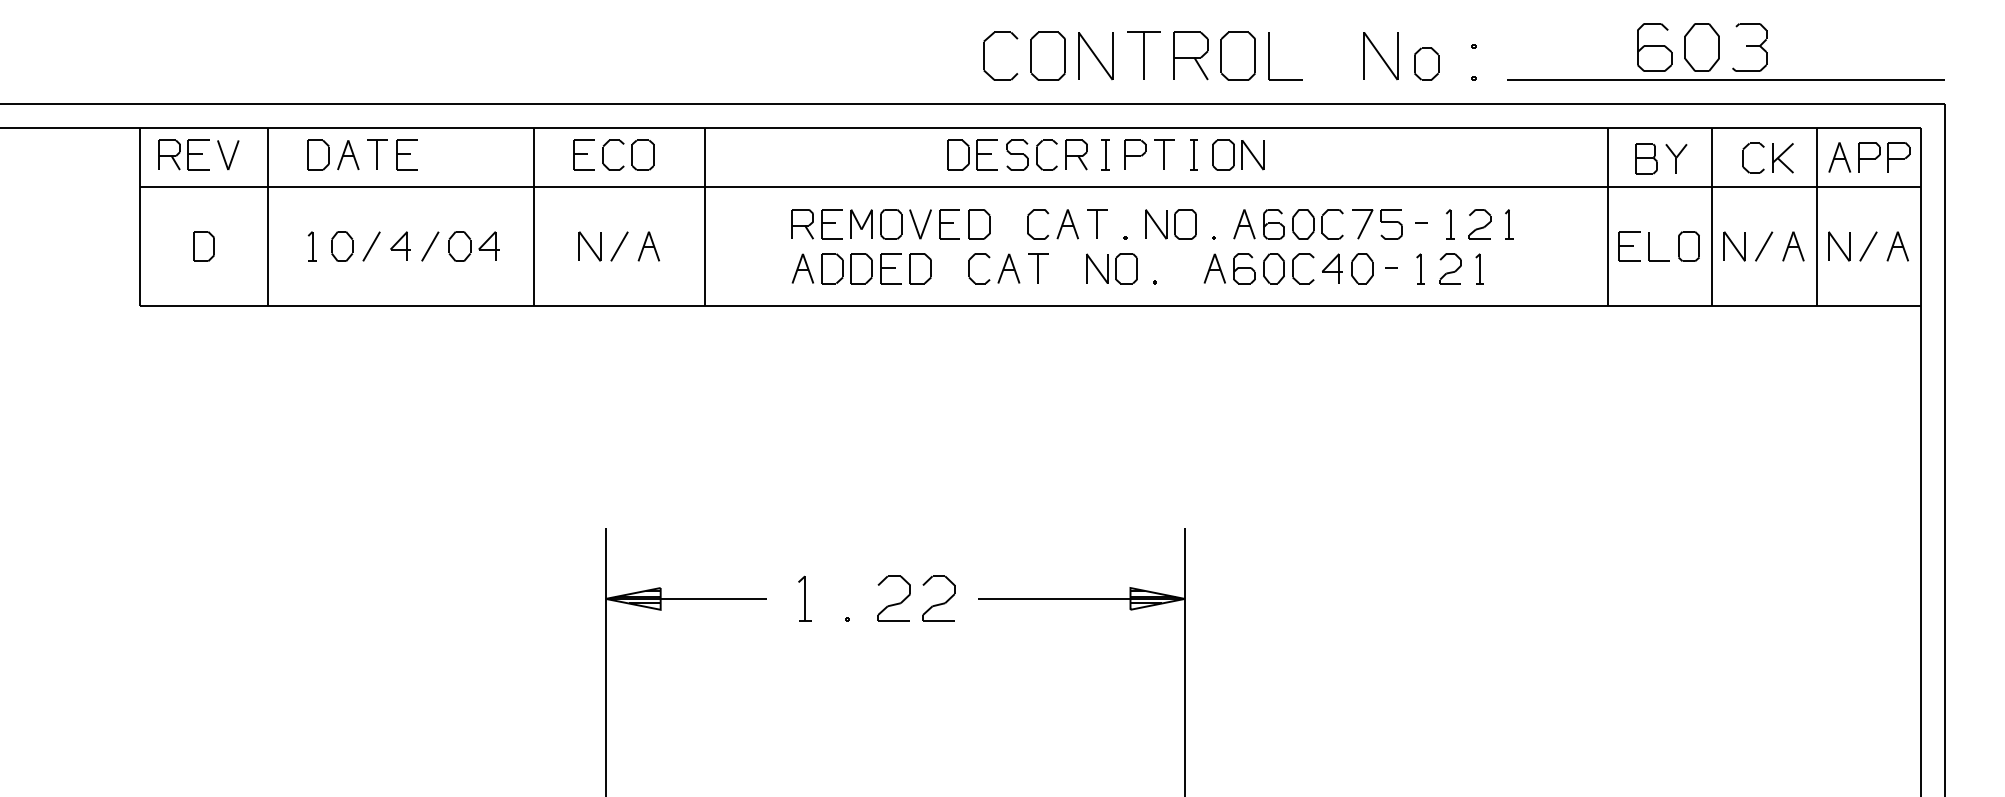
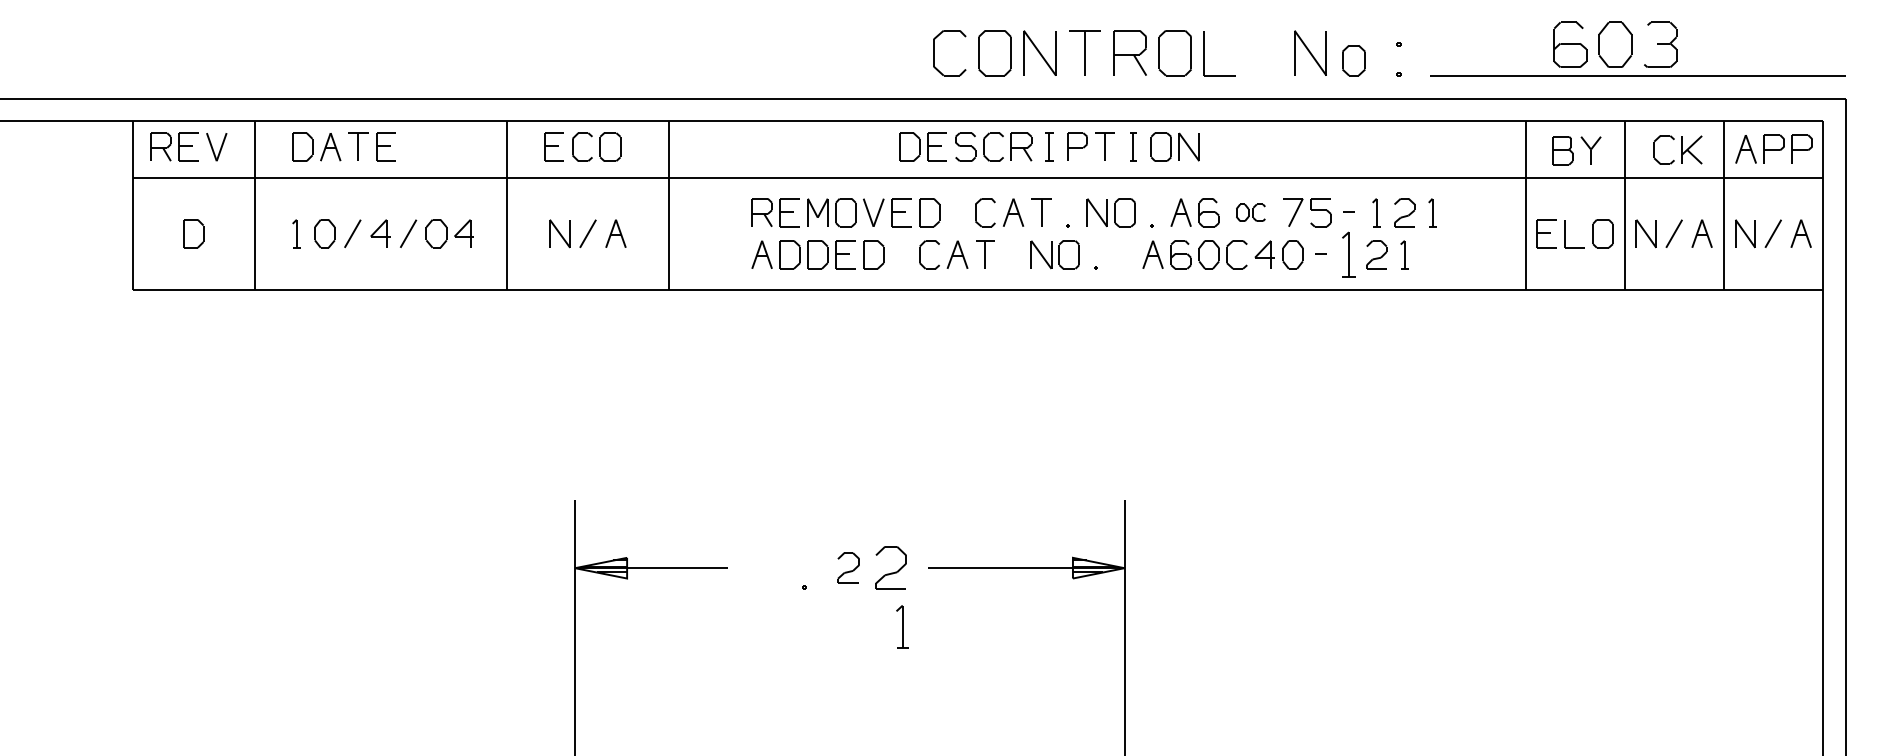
part: (1317, 224) -> (1250, 212), size x0.6
part: (1420, 268) -> (1348, 254), size x1.6
part: (804, 598) -> (902, 626), moved
part: (893, 598) -> (848, 567), size x0.7

